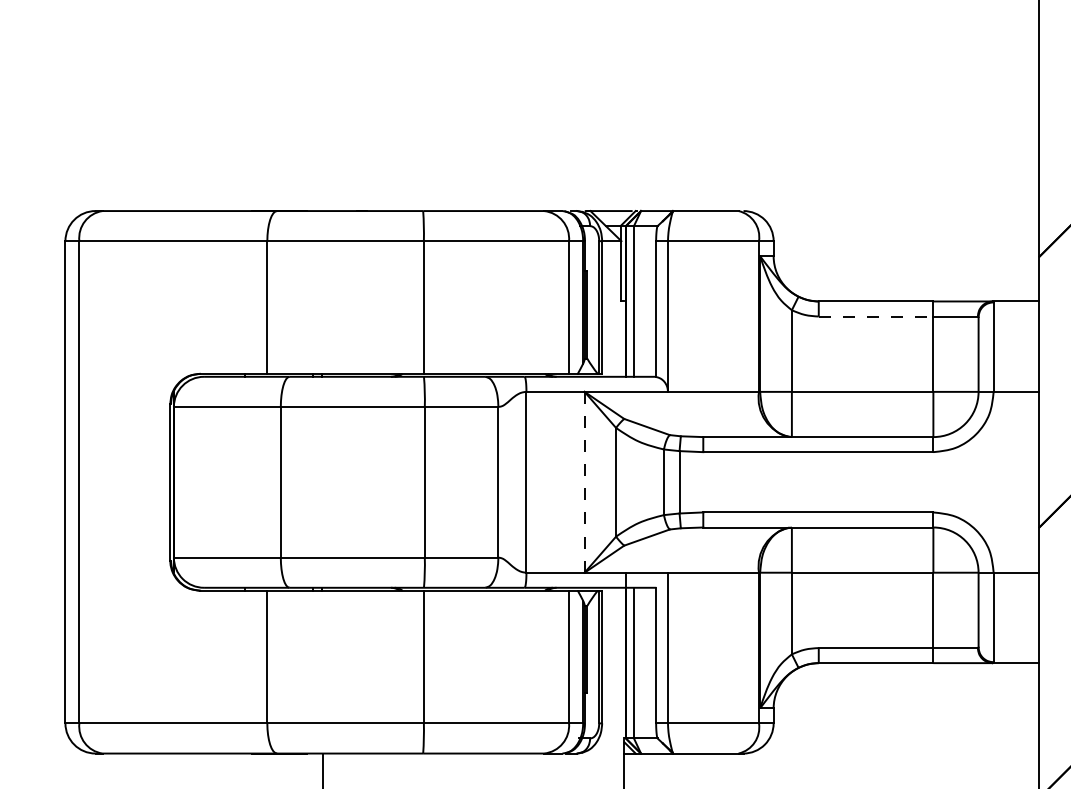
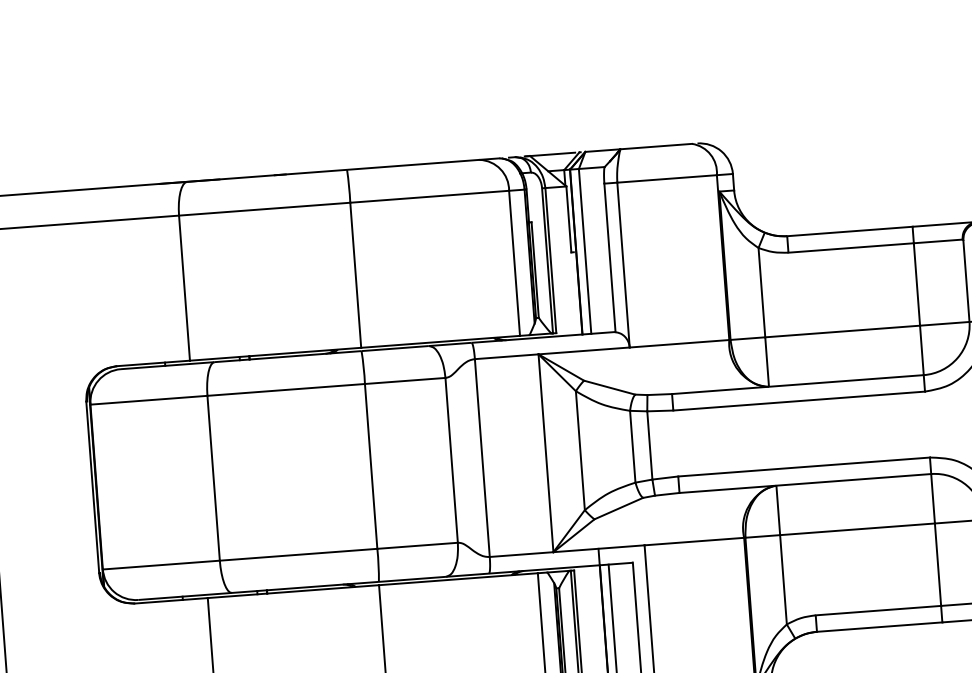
line: (876, 316) -> (851, 247), dashed -> solid
line: (584, 481) -> (545, 452), dashed -> solid

